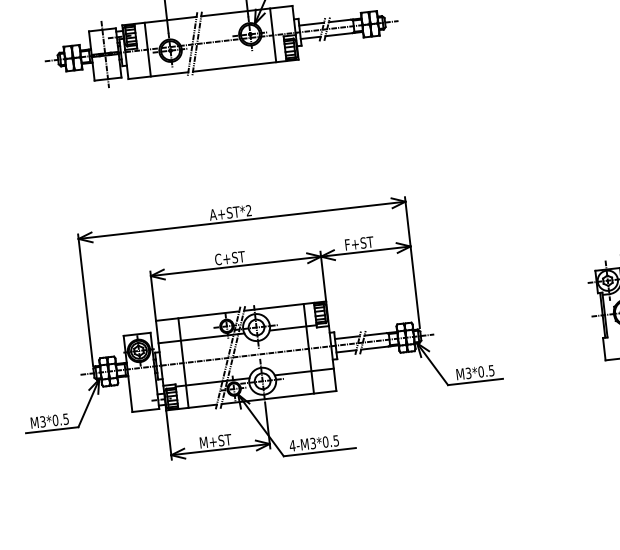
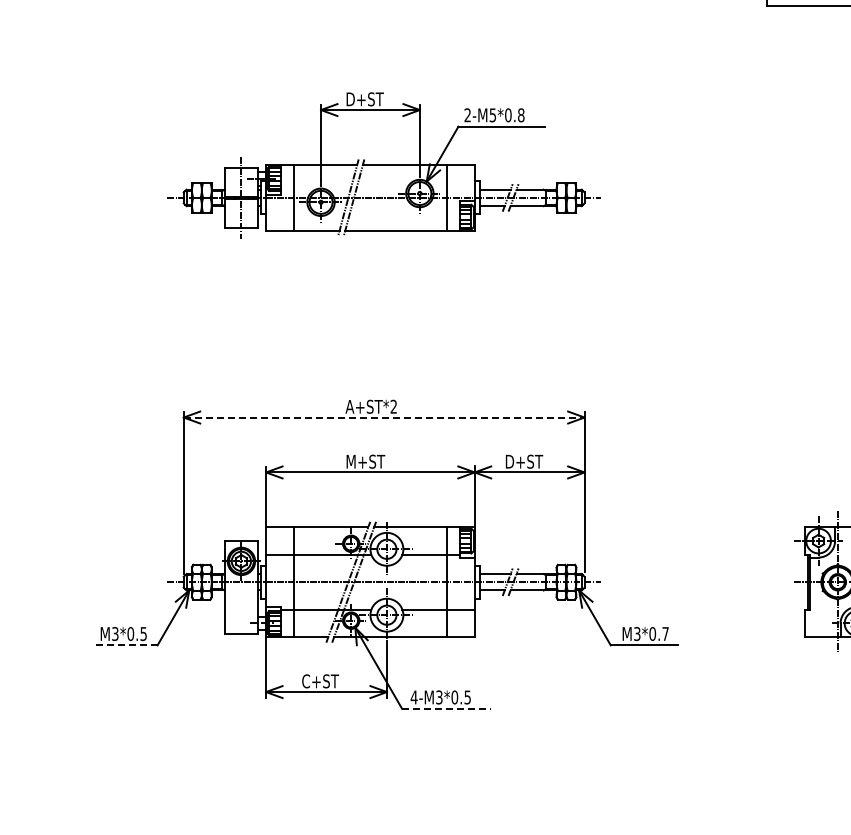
line: (242, 220) -> (384, 417), solid -> dashed
text: (361, 243) -> (525, 461), F+ST -> D+ST
text: (230, 257) -> (365, 461), C+ST -> M+ST
text: (491, 371) -> (665, 634), M3*0.5 -> M3*0.7
line: (51, 430) -> (124, 645), solid -> dashed
text: (215, 441) -> (321, 681), M+ST -> C+ST
line: (319, 451) -> (446, 708), solid -> dashed

